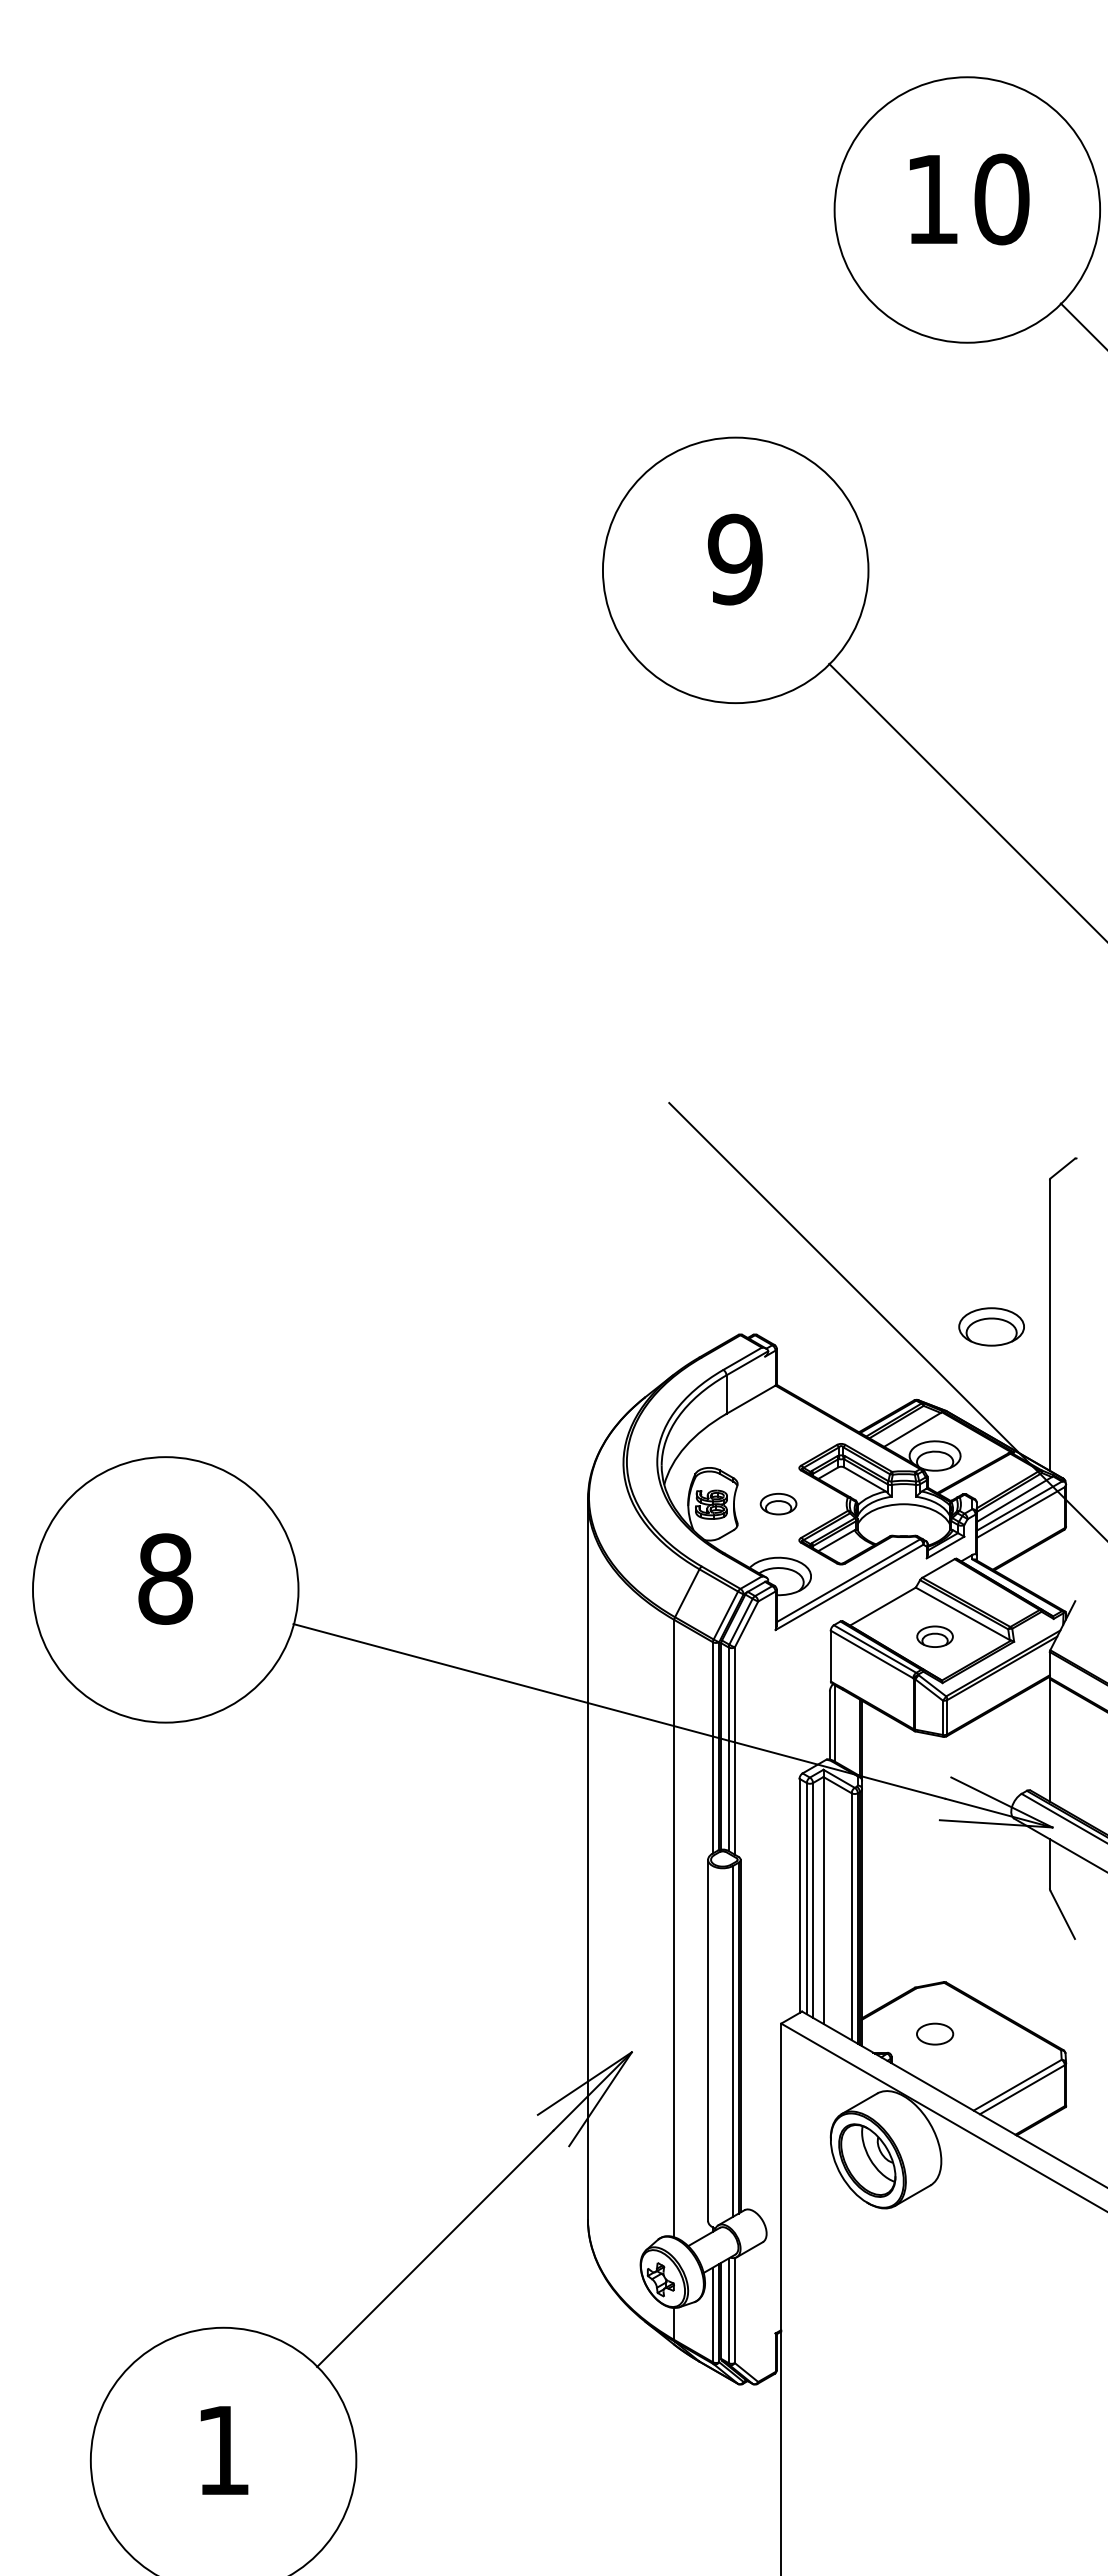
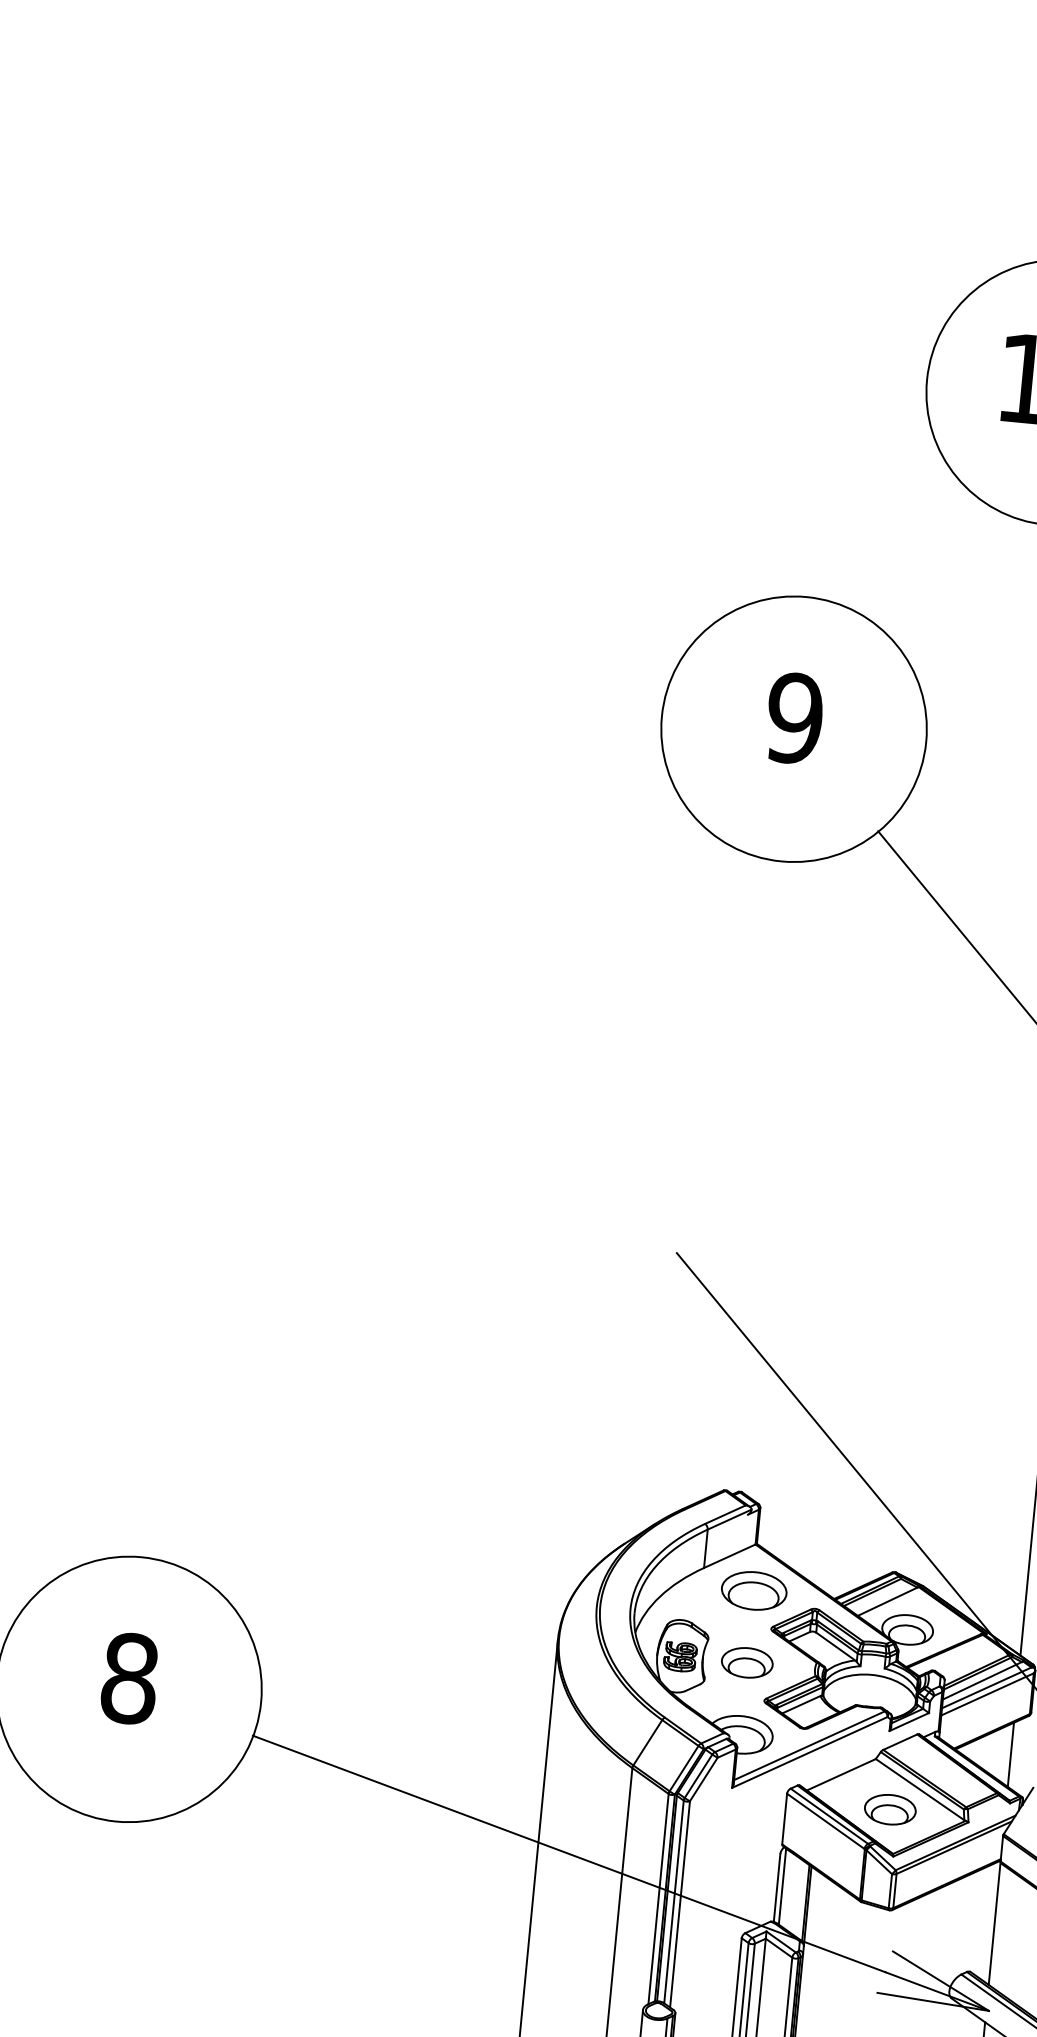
part: (991, 1326) -> (754, 1590), moved
part: (778, 1503) -> (747, 1662), size x1.43
line: (1049, 1570) -> (1010, 1754), added
part: (934, 1636) -> (889, 1809), size x1.43

